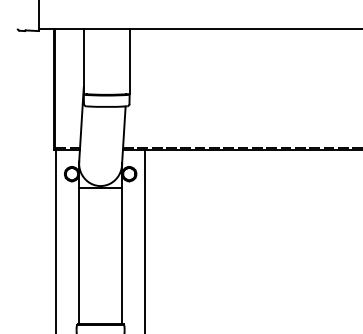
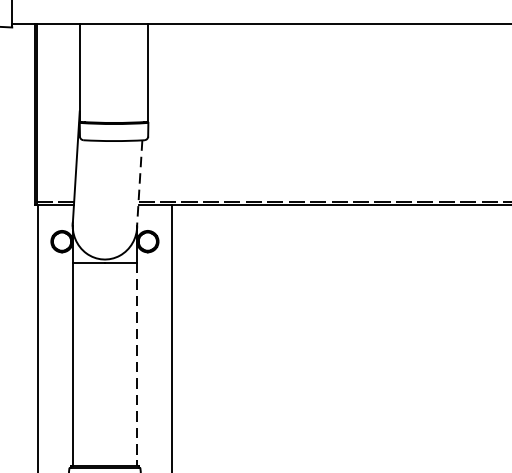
line: (123, 134) -> (139, 182), solid -> dashed
line: (122, 256) -> (137, 364), solid -> dashed

